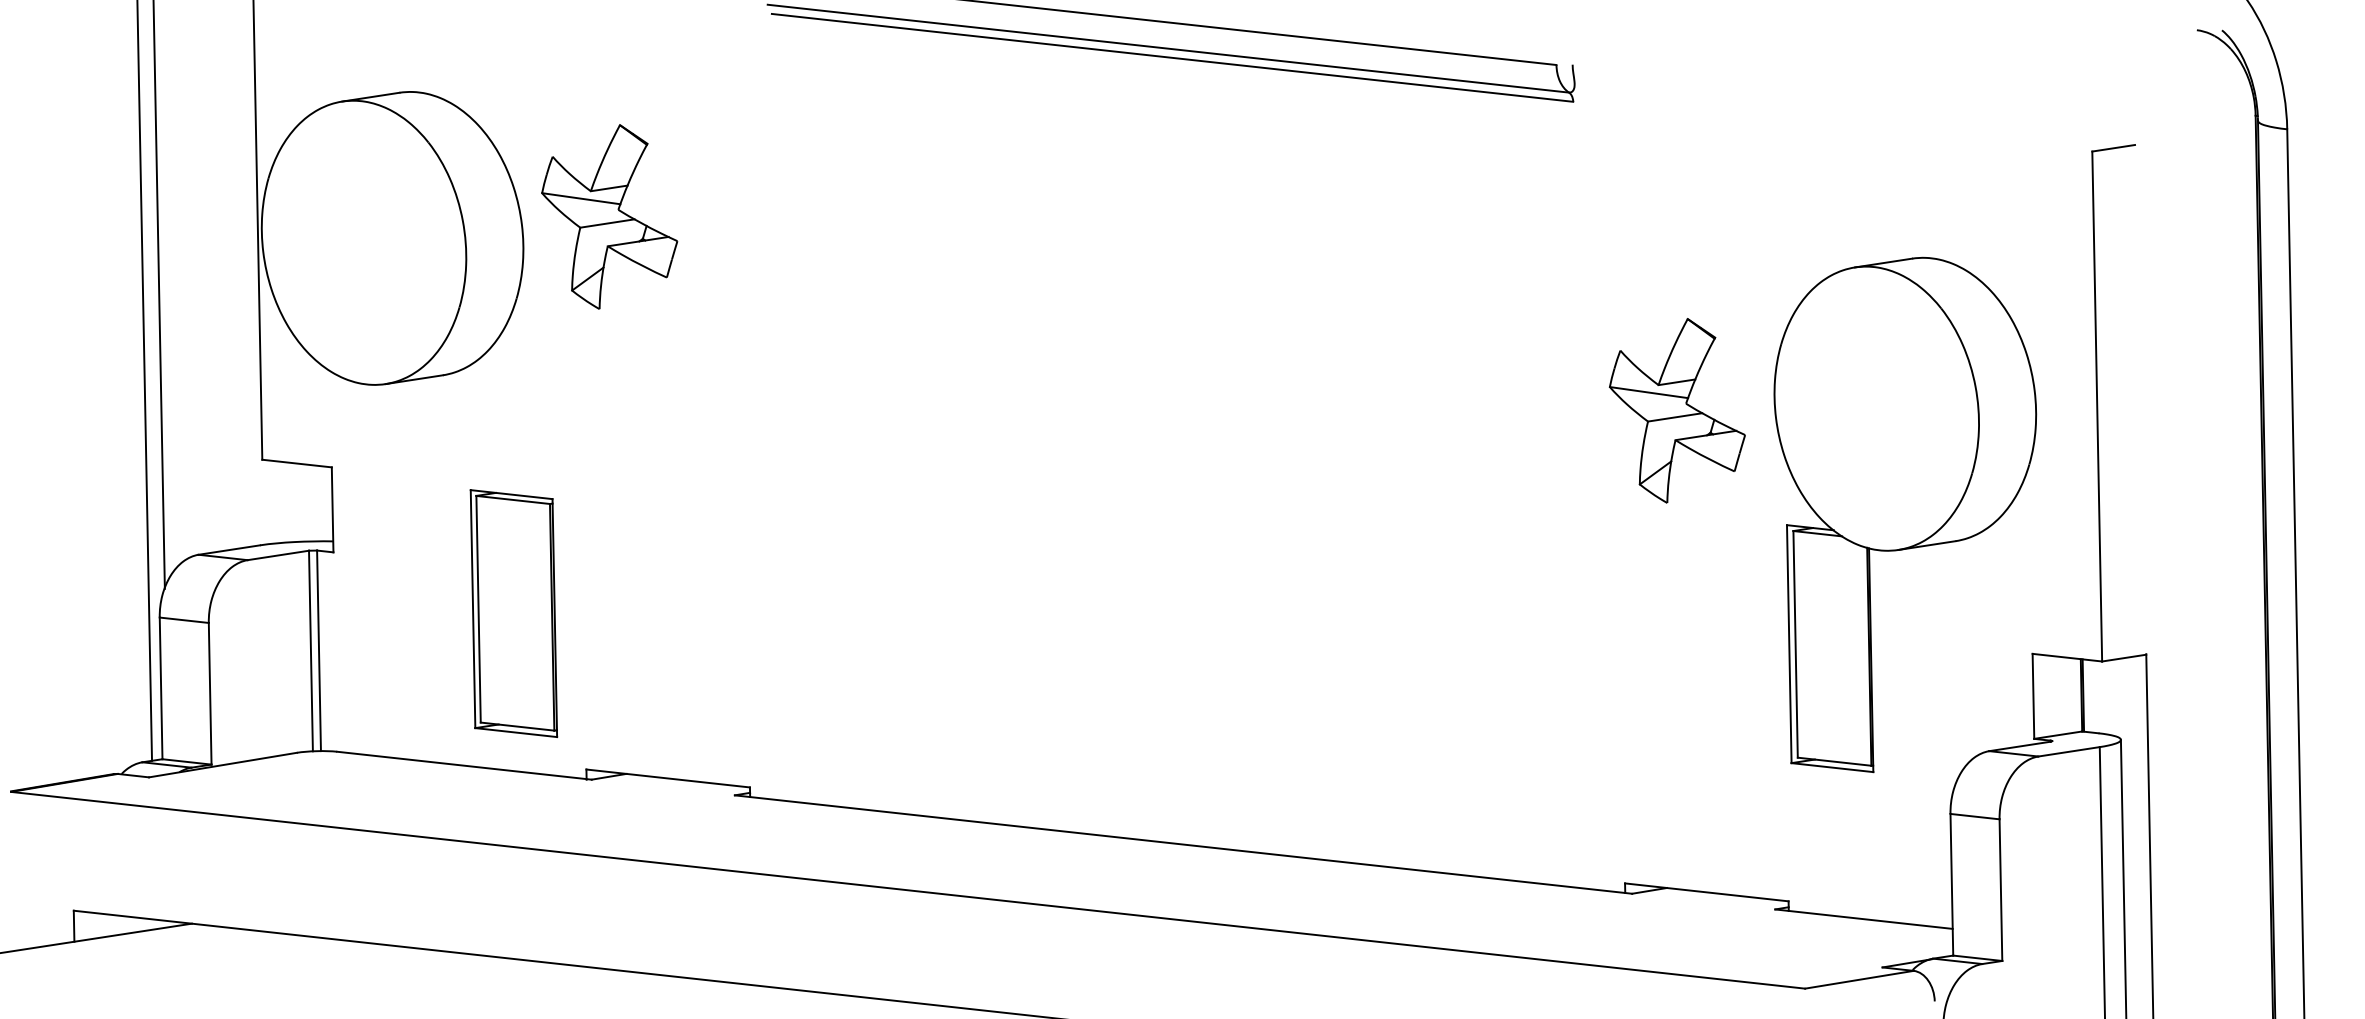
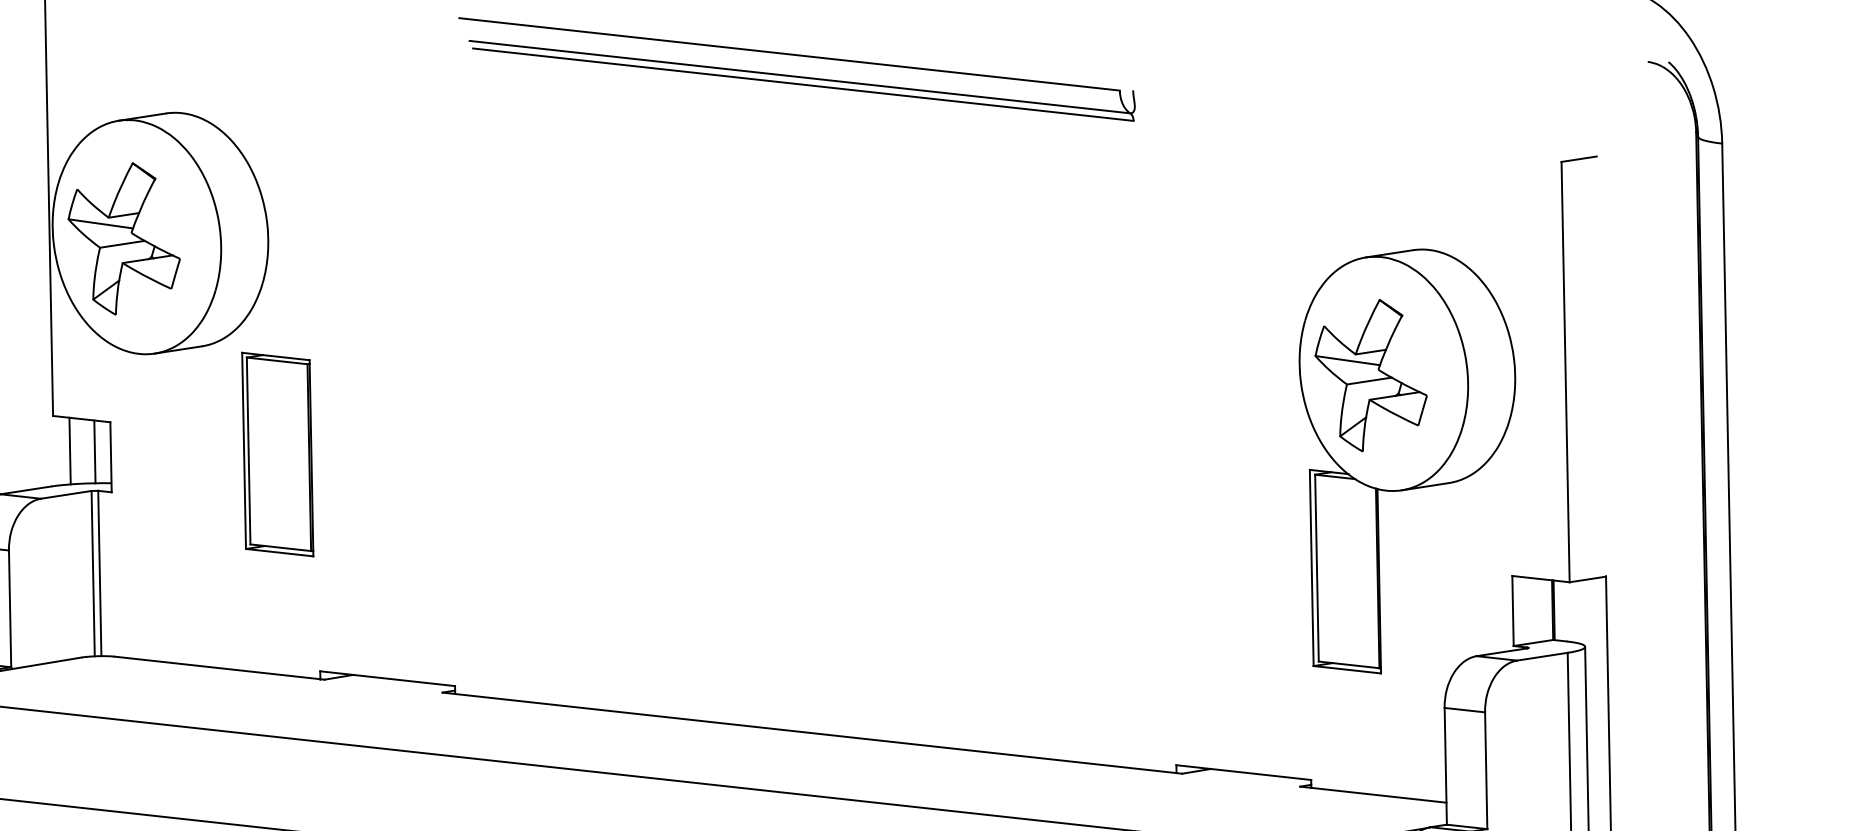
part: (609, 216) -> (124, 238), moved
part: (1676, 410) -> (1370, 375), moved
line: (282, 501) -> (69, 450), added
line: (312, 503) -> (94, 452), added
part: (513, 613) -> (277, 454), moved

